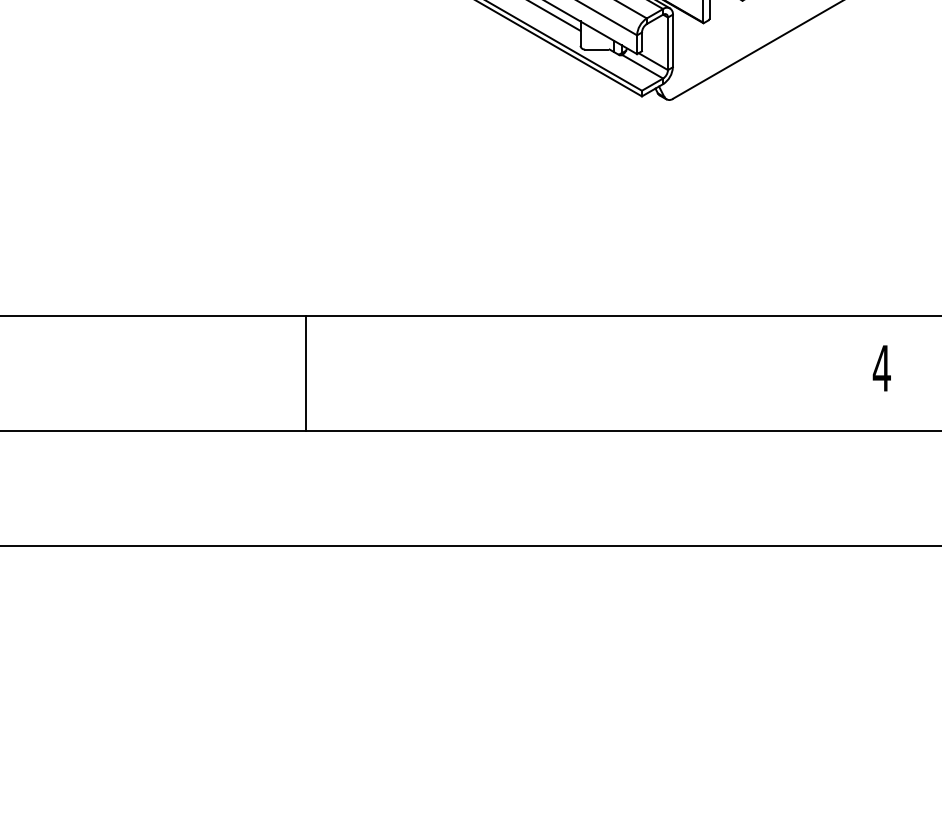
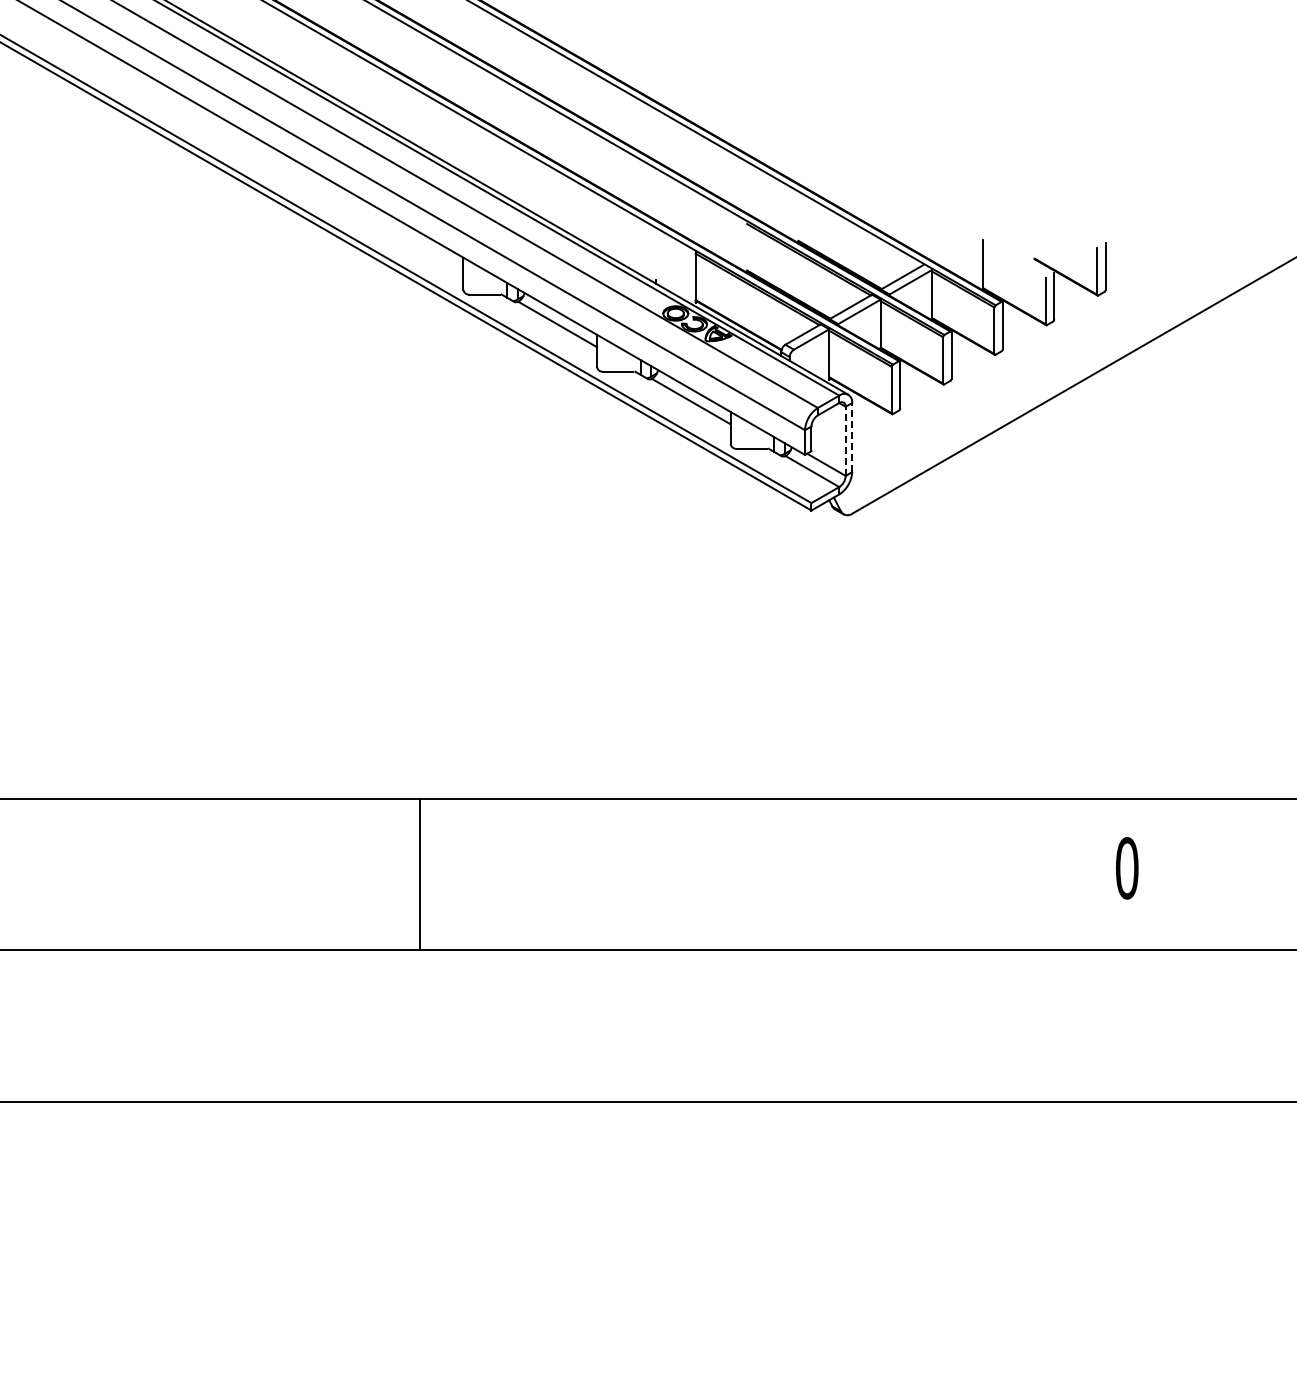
line: (673, 40) -> (852, 437), solid -> dashed
line: (667, 43) -> (845, 441), solid -> dashed
text: (882, 368) -> (1127, 868), 4 -> 0
line: (306, 373) -> (420, 874), moved

